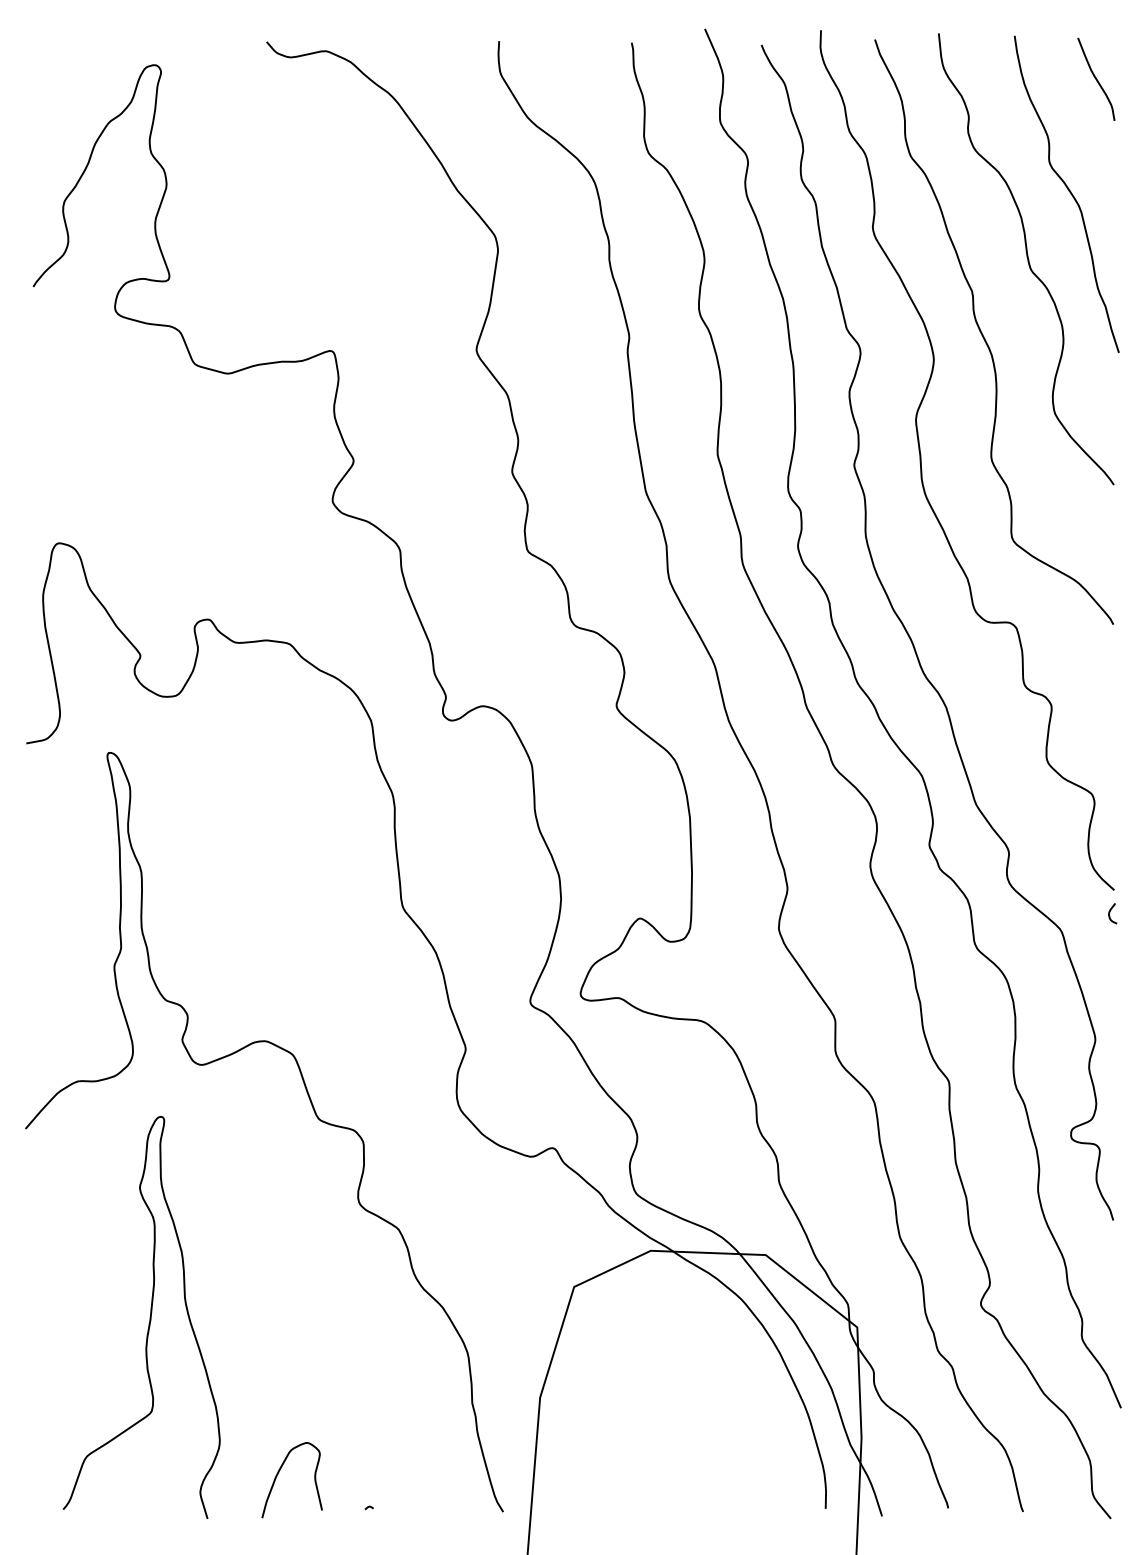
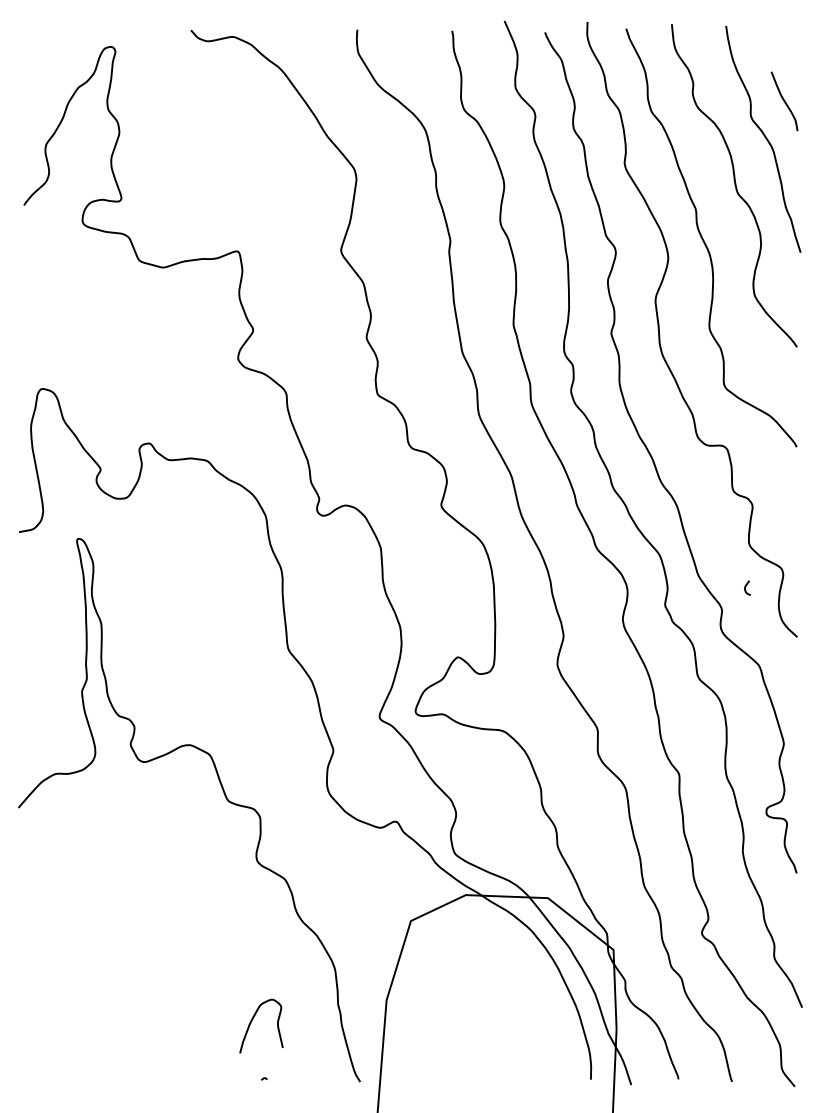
curve: (1096, 78) -> (784, 100), moved
curve: (1110, 912) -> (746, 587), moved
curve: (149, 1317) -> (107, 942), removed
curve: (278, 1474) -> (251, 1022), moved

